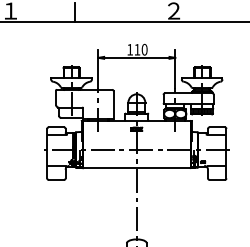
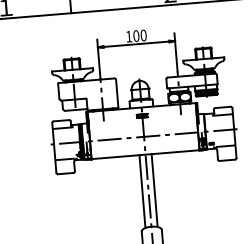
text: (137, 49) -> (136, 35), 110 -> 100
line: (130, 203) -> (142, 191), added
line: (142, 203) -> (154, 190), added

